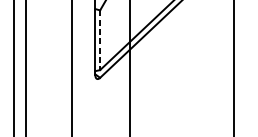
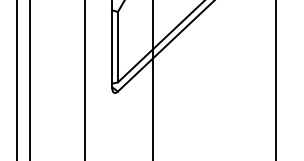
line: (99, 40) -> (117, 47), dashed -> solid

